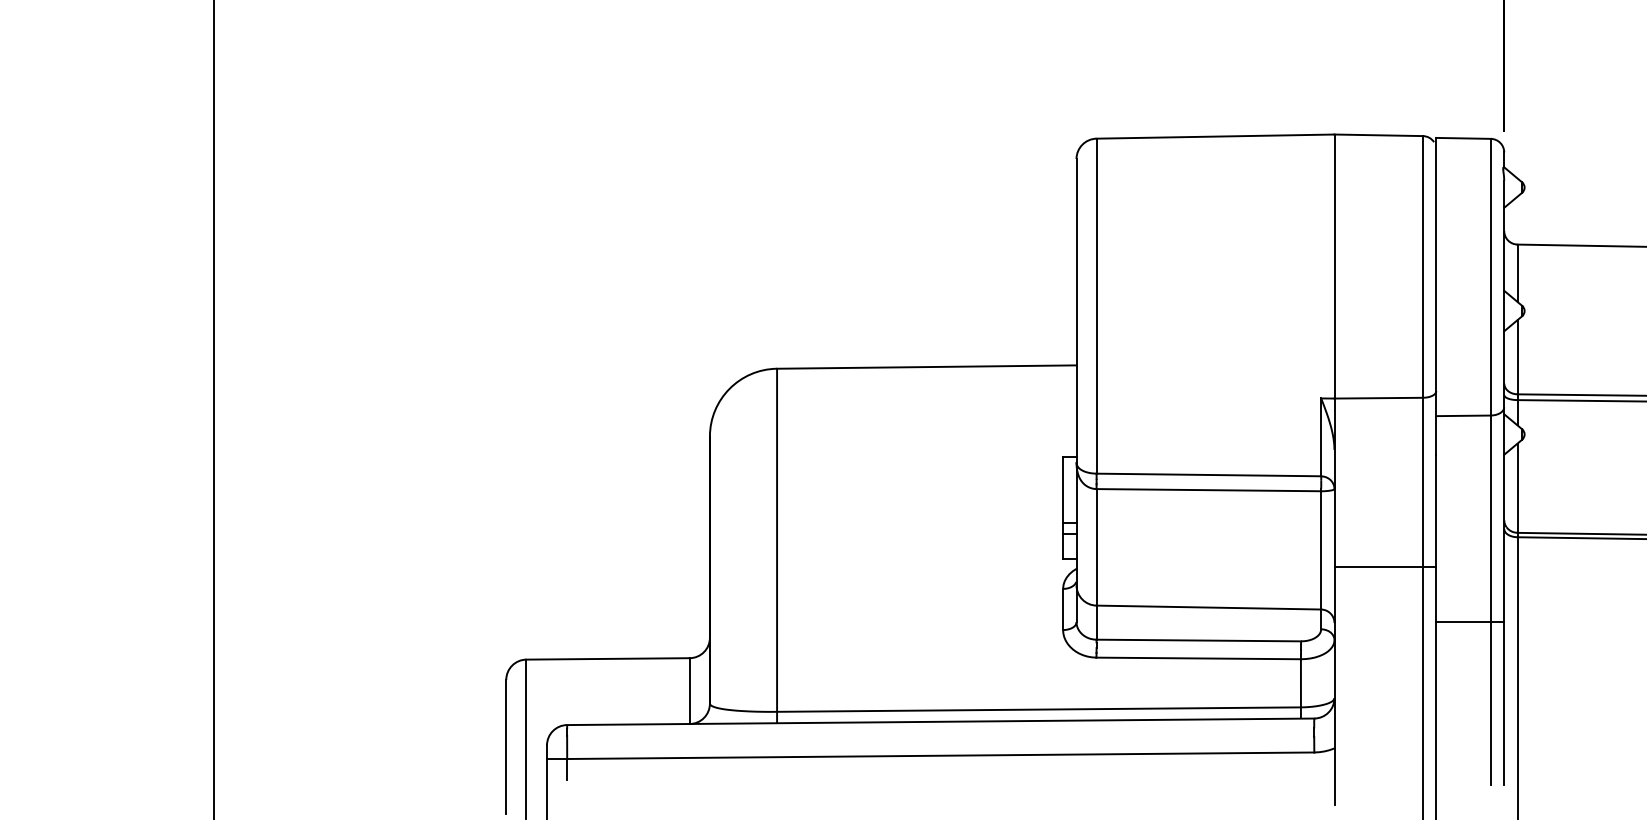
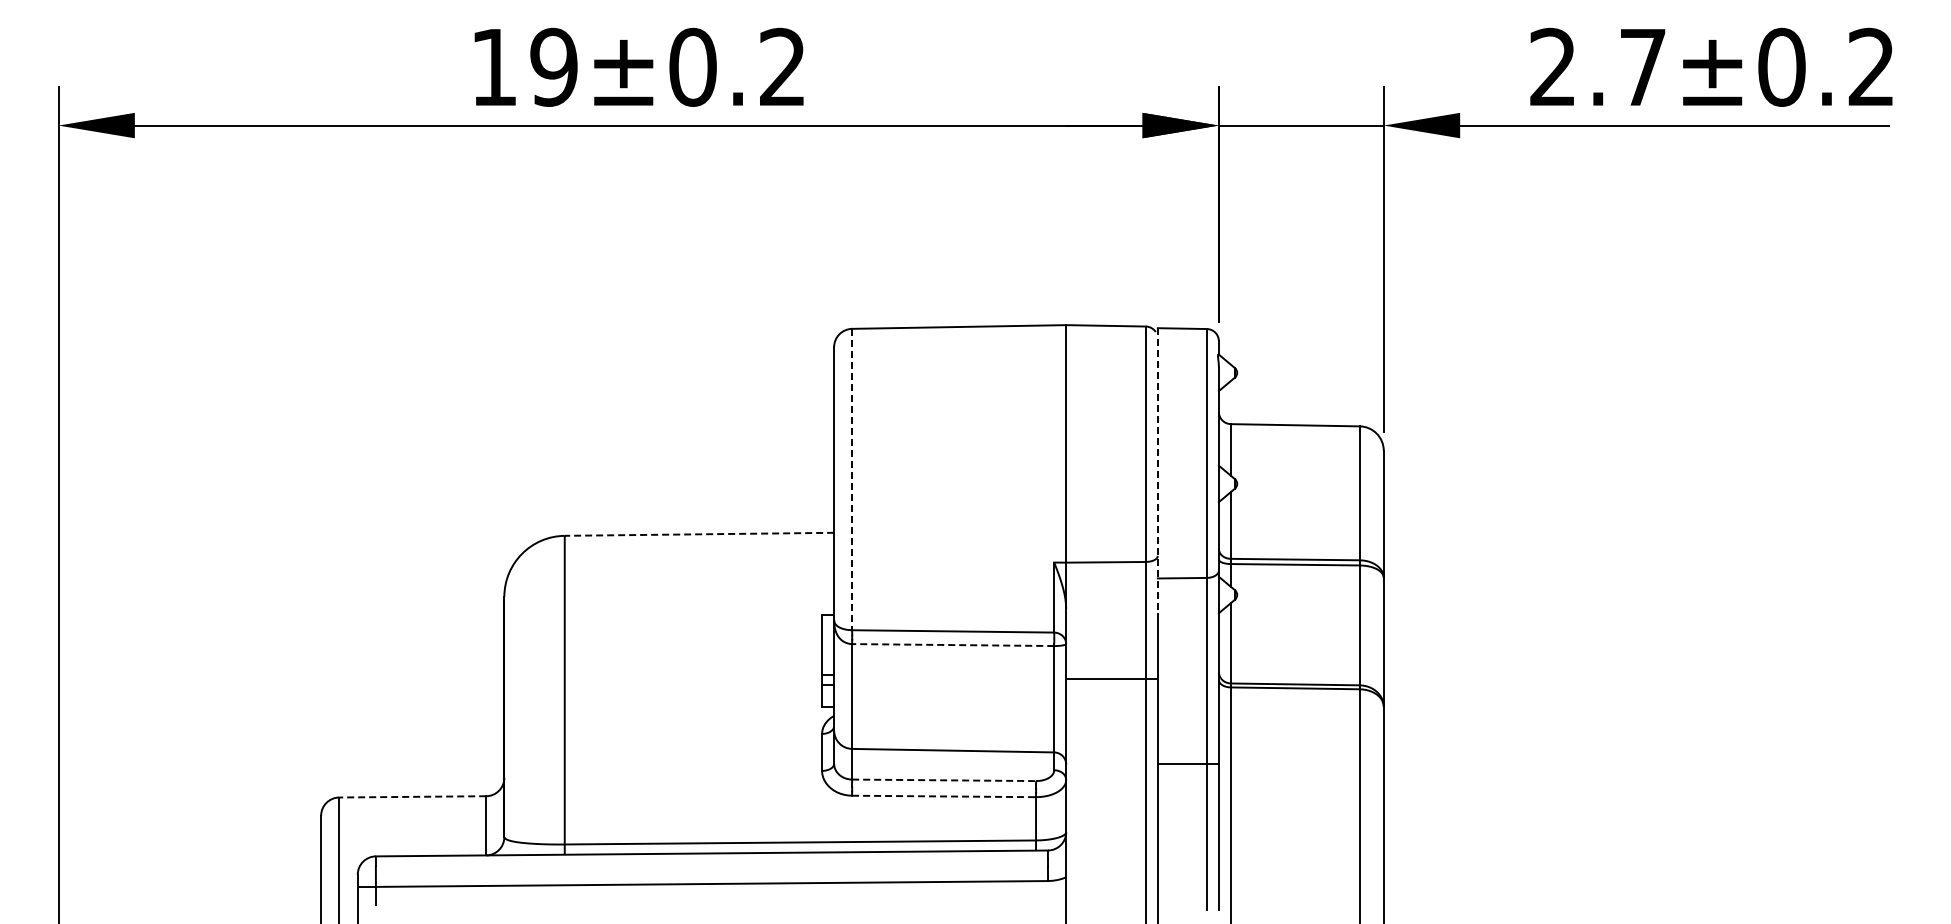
line: (1435, 296) -> (1157, 470), solid -> dashed
line: (1096, 306) -> (852, 479), solid -> dashed
line: (926, 367) -> (699, 534), solid -> dashed
line: (1208, 490) -> (952, 645), solid -> dashed
line: (1384, 567) -> (1111, 679), moved
line: (1199, 640) -> (944, 780), solid -> dashed
line: (607, 658) -> (412, 796), solid -> dashed
line: (1199, 658) -> (944, 796), solid -> dashed

